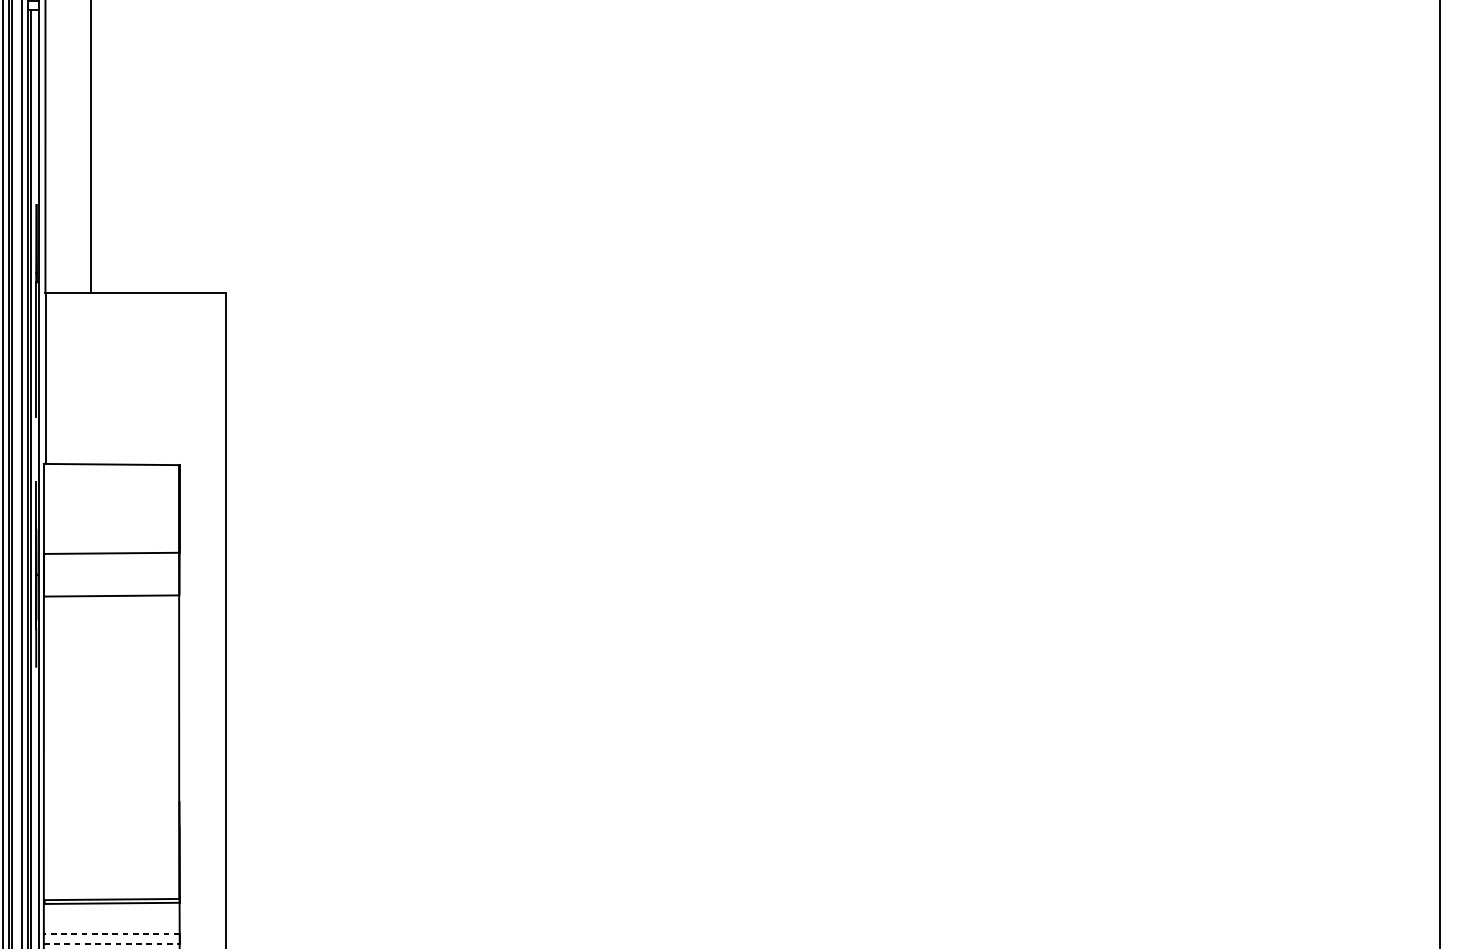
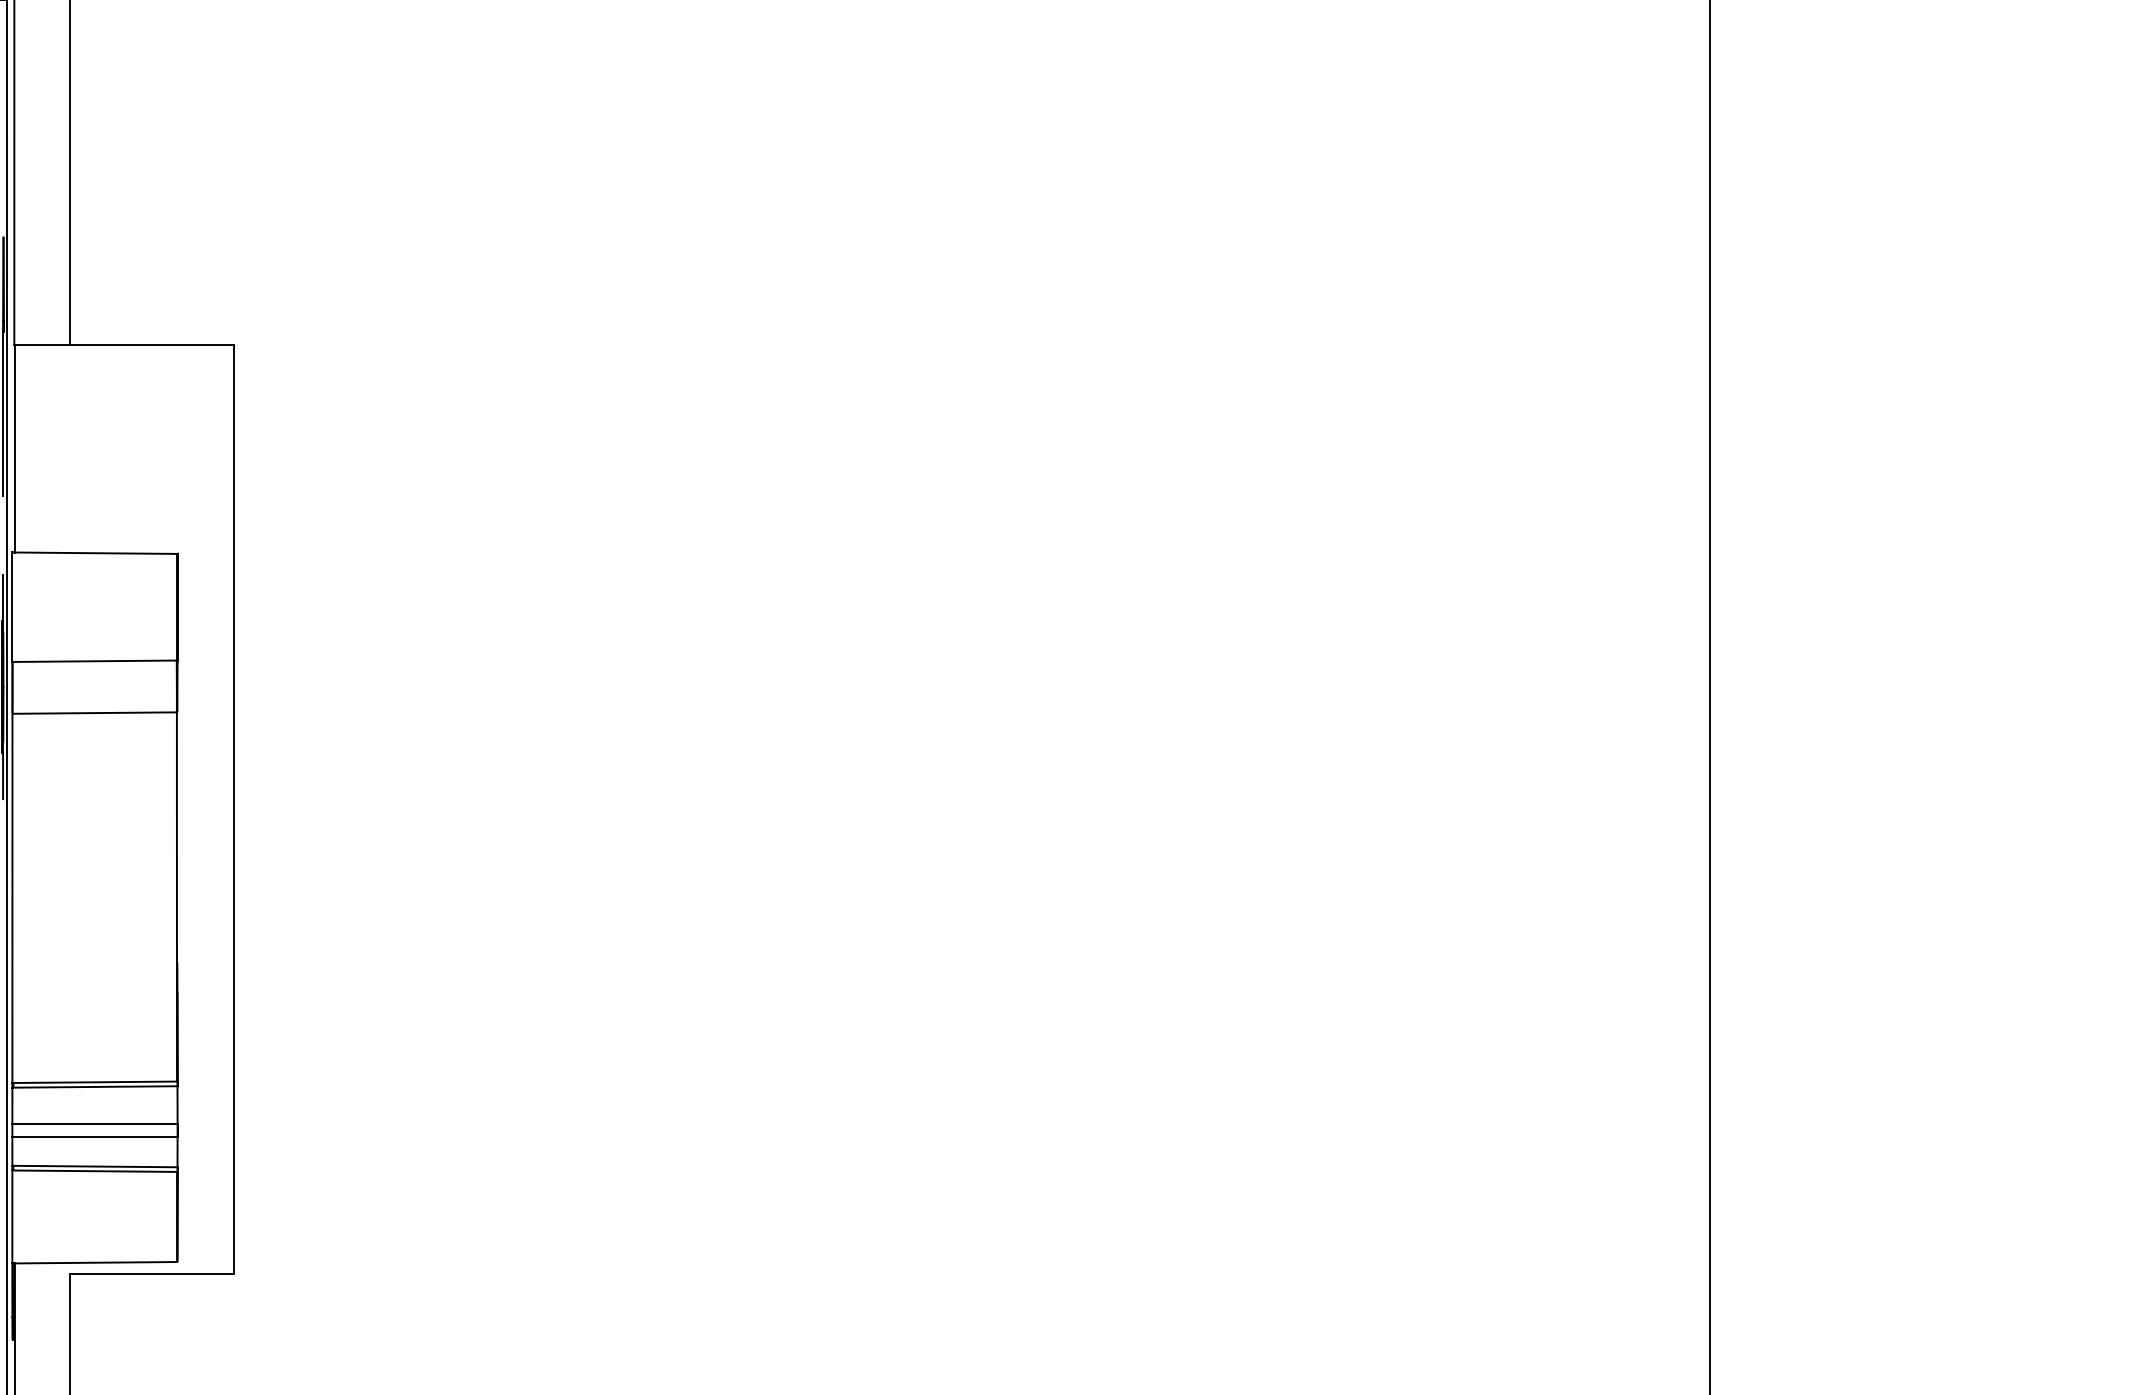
line: (111, 934) -> (94, 1124), dashed -> solid
line: (111, 944) -> (94, 1136), dashed -> solid

